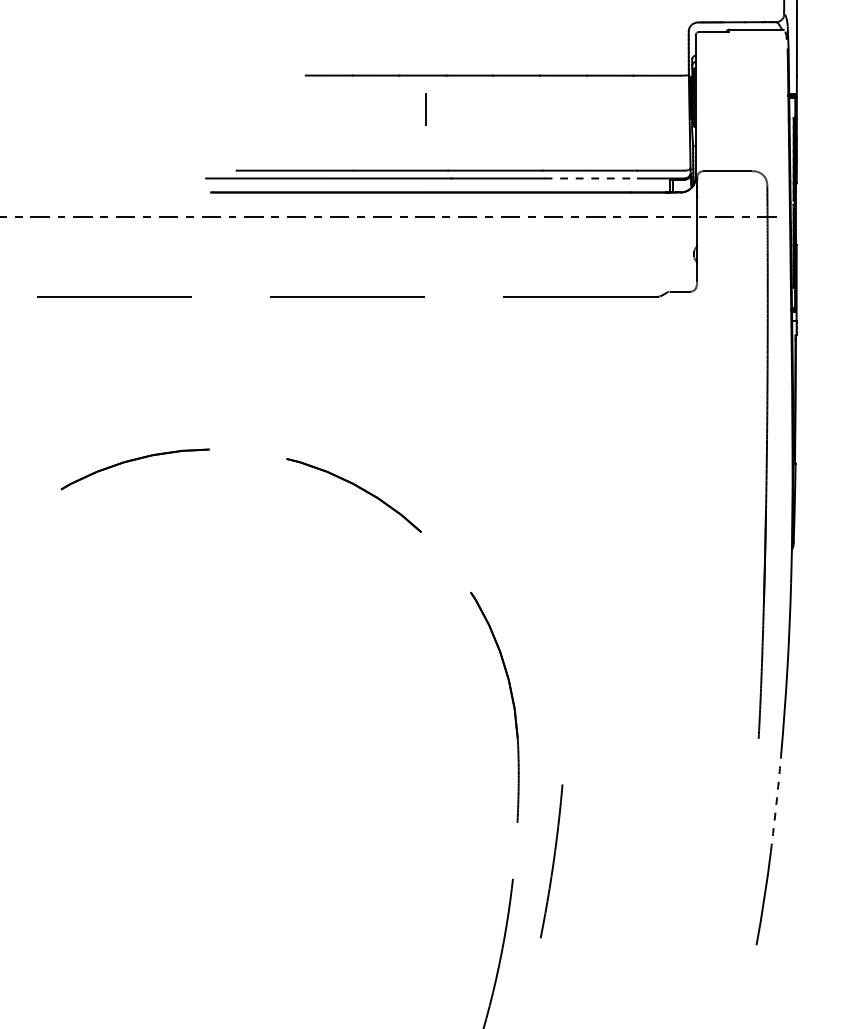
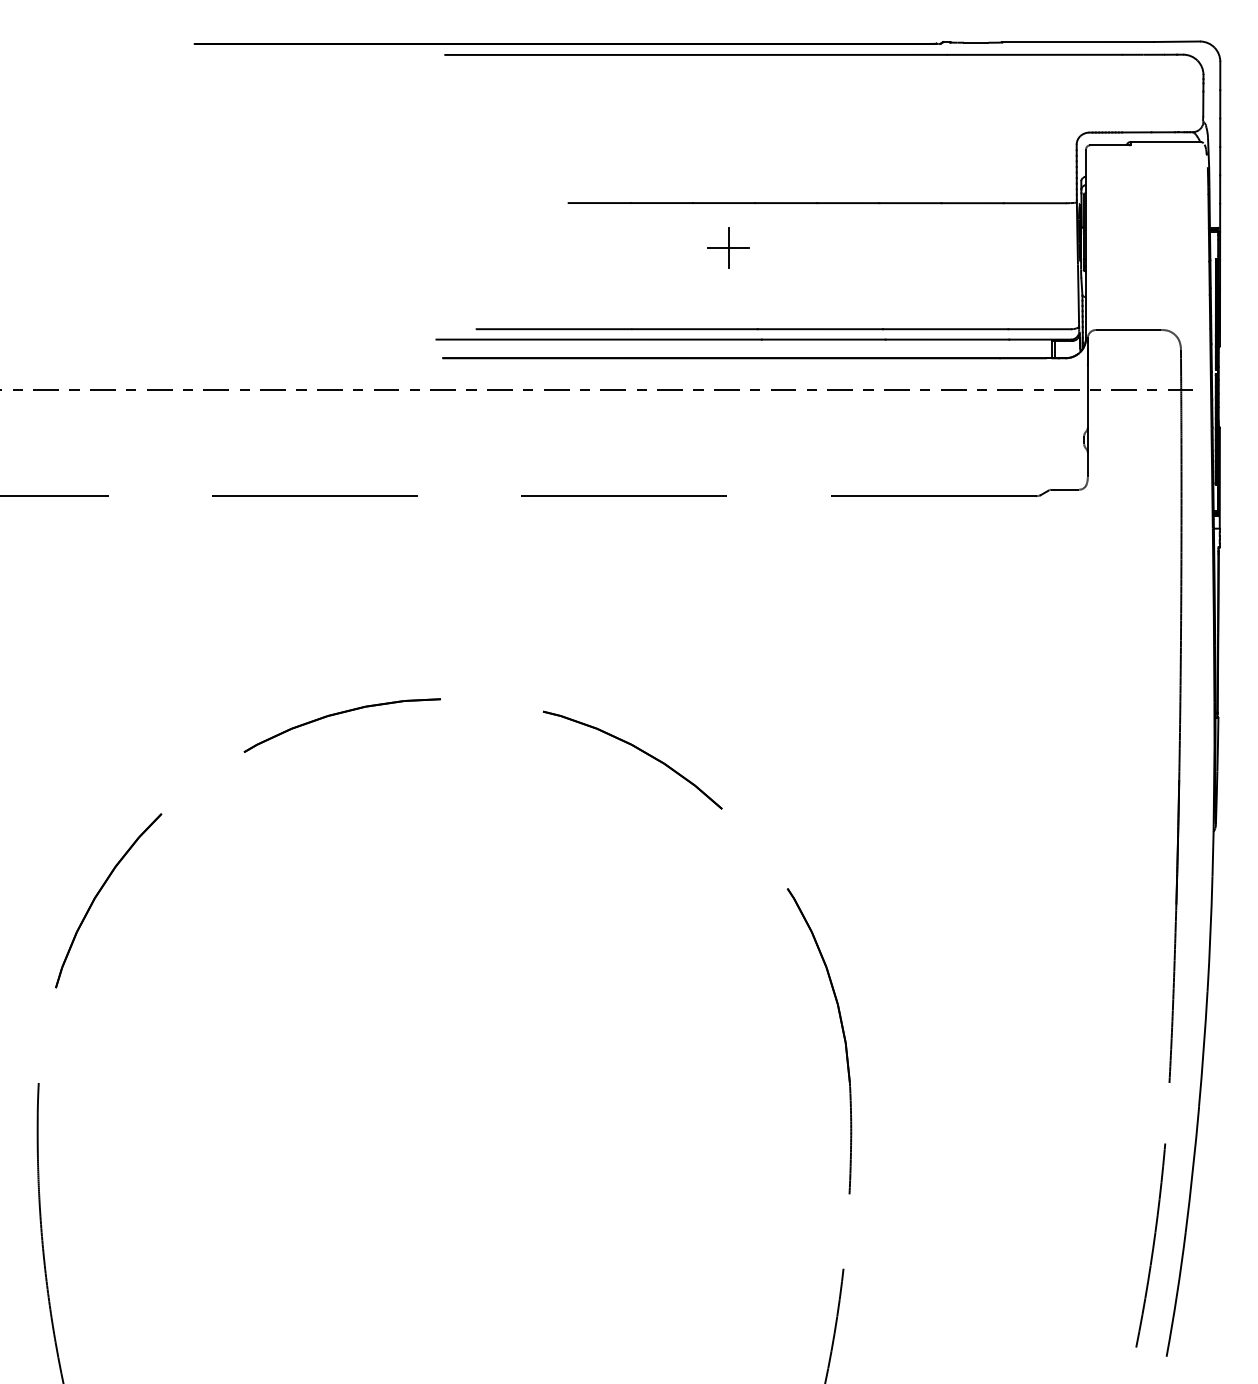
line: (426, 109) -> (728, 247), added
line: (591, 178) -> (947, 339), dashed -> solid
arc: (776, 804) -> (1192, 1169), dashed -> solid
arc: (552, 861) -> (1152, 1245), moved

